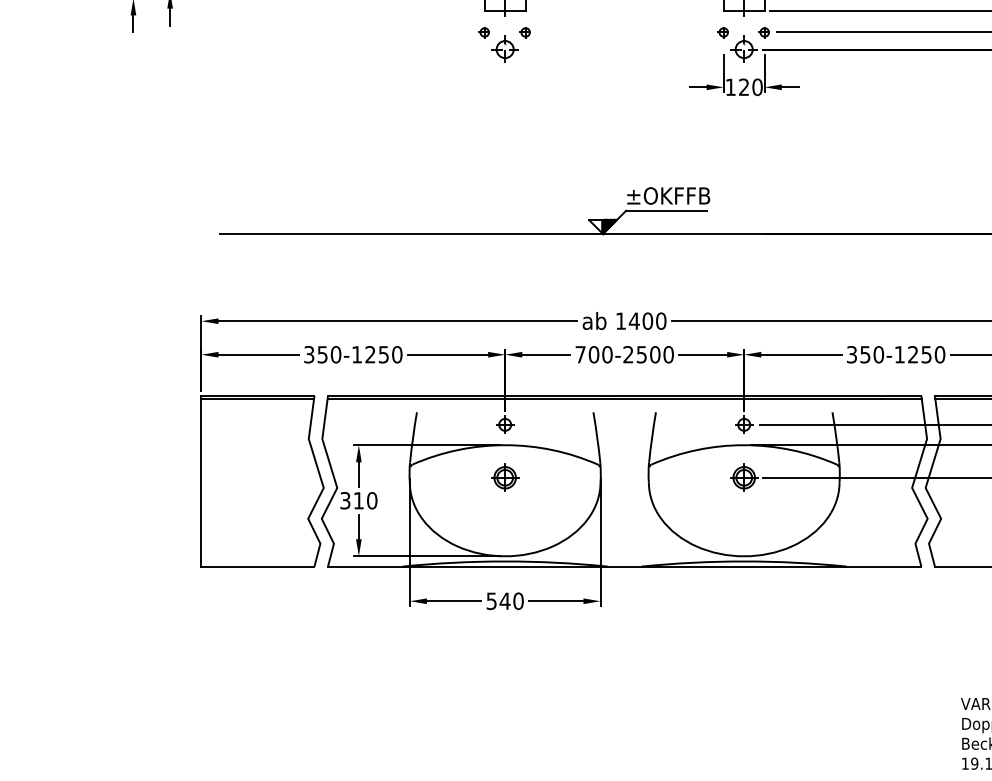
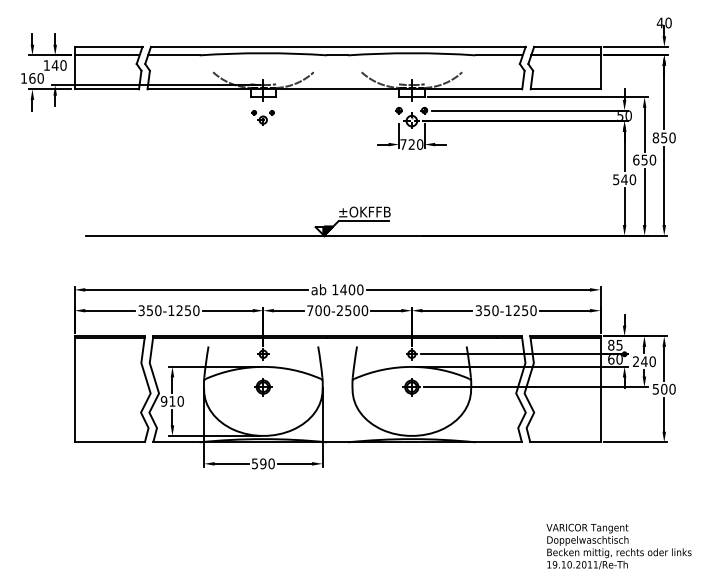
part: (503, 43) -> (262, 117), size x0.7
text: (730, 87) -> (403, 144), 120 -> 720
text: (344, 500) -> (163, 401), 310 -> 910
text: (503, 600) -> (262, 463), 540 -> 590

